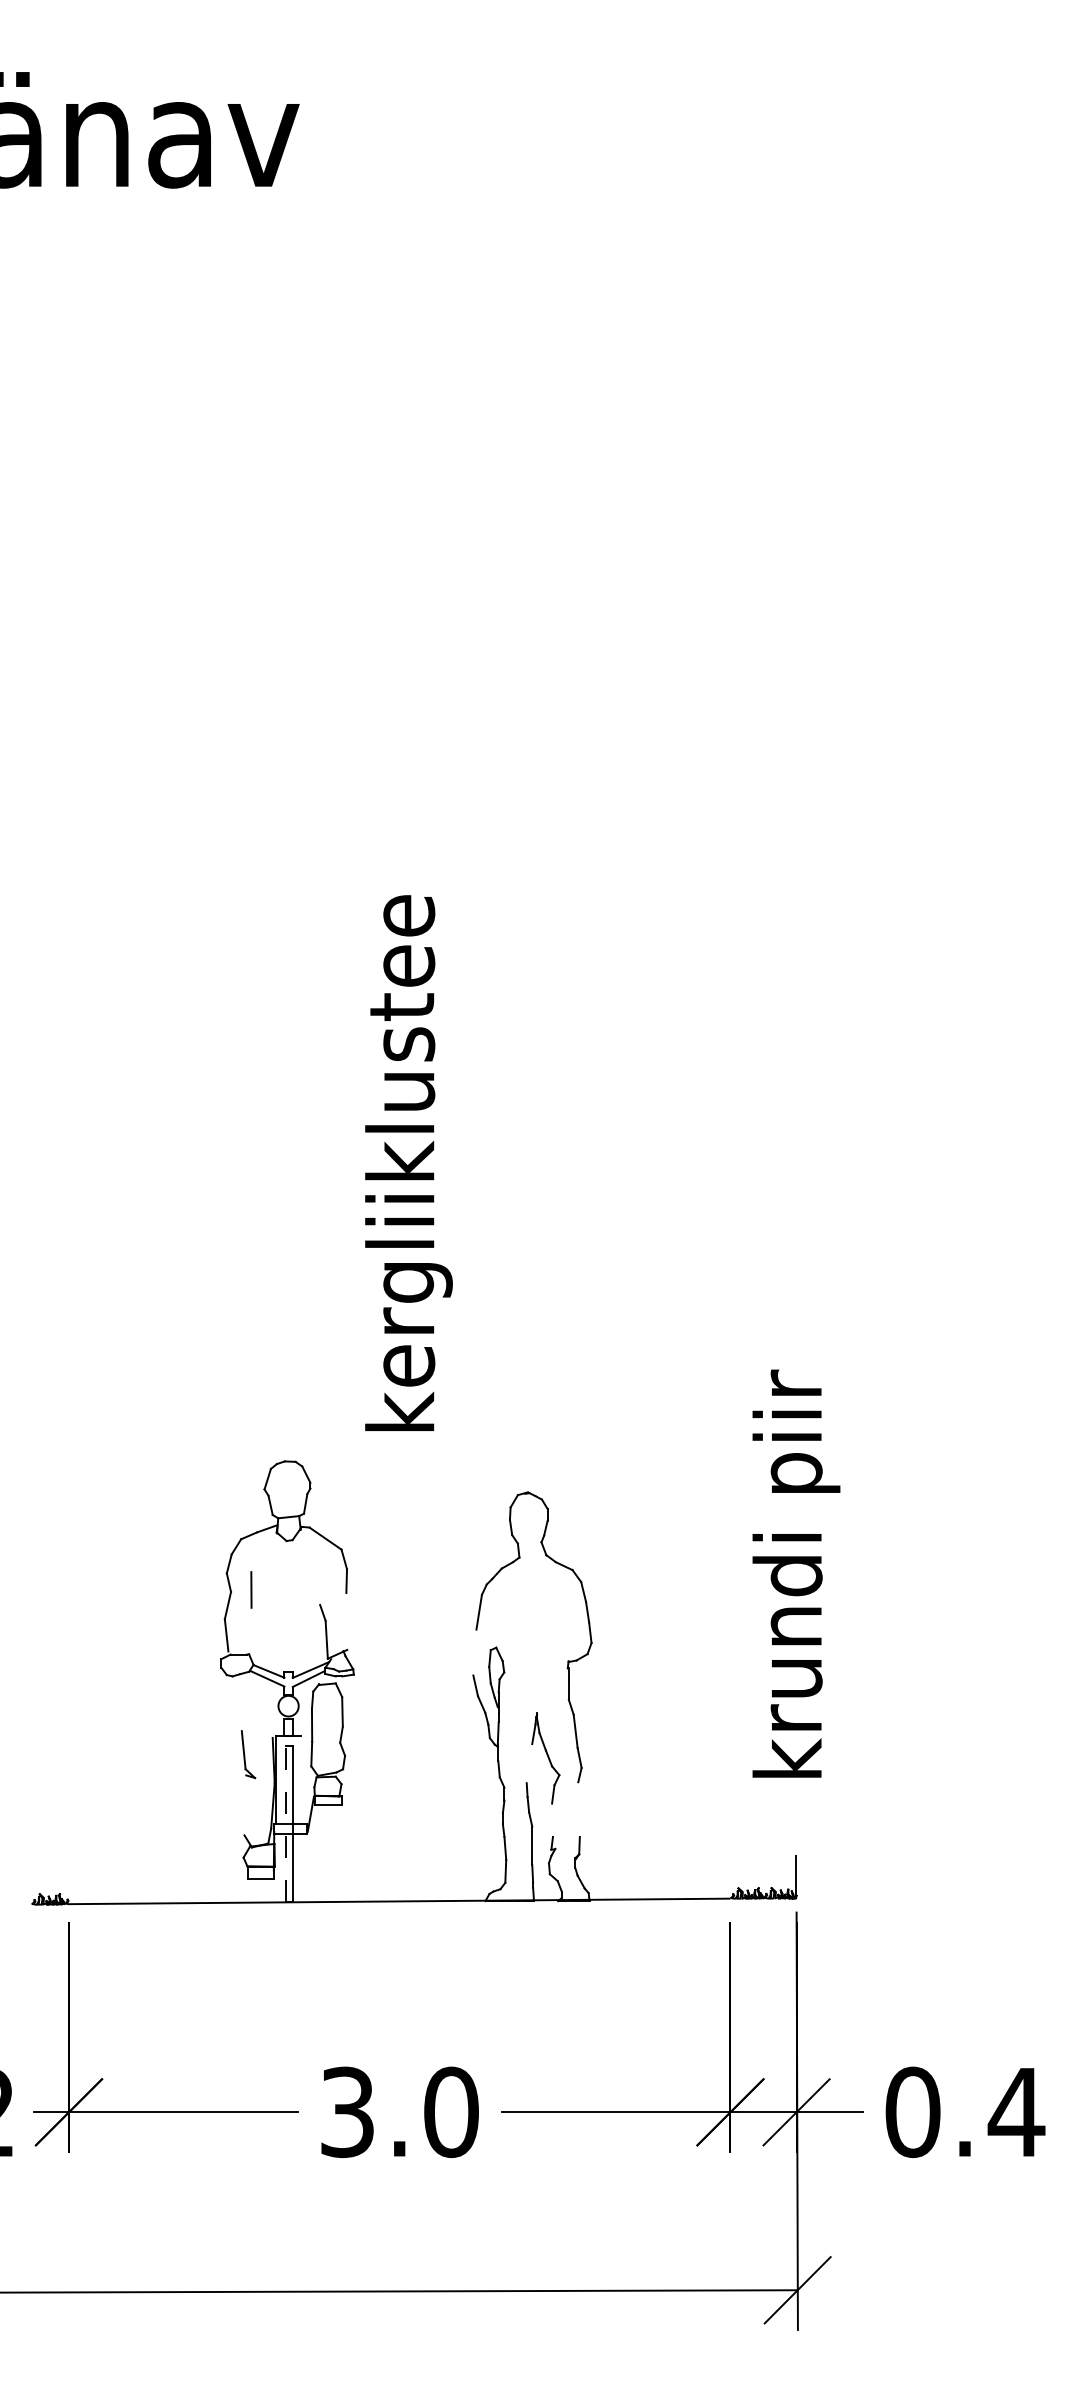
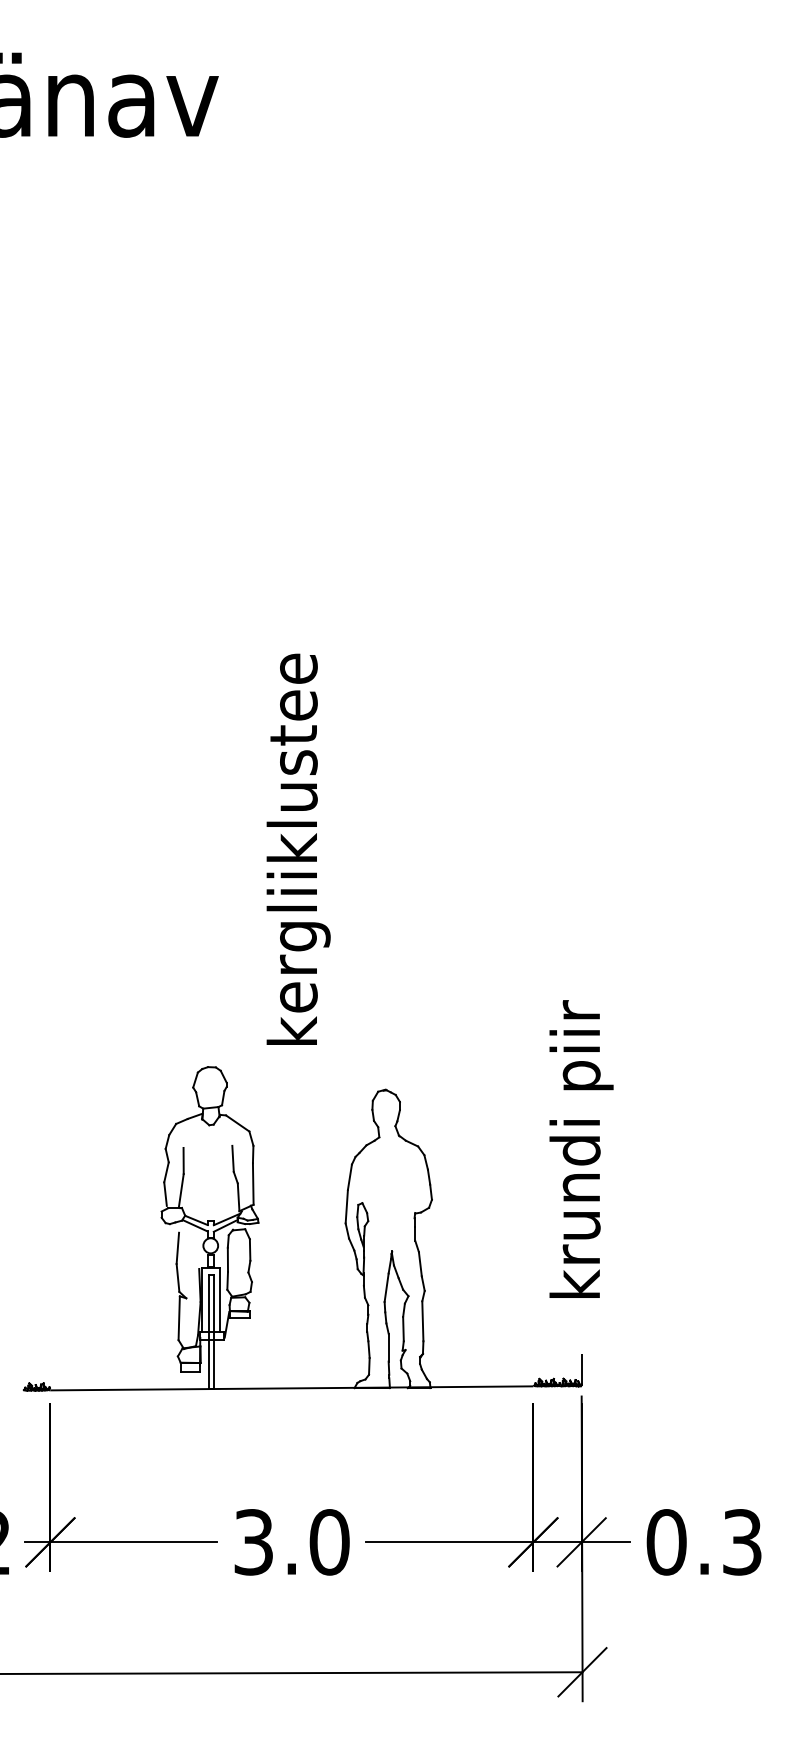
line: (319, 1586) -> (233, 1158), added
line: (346, 1621) -> (253, 1184), added
line: (247, 1630) -> (180, 1190), added
line: (474, 1652) -> (346, 1206), added
line: (243, 1709) -> (177, 1248), added
line: (529, 1763) -> (386, 1287), added
line: (300, 1779) -> (219, 1299), added
line: (245, 1805) -> (179, 1318), added
line: (578, 1809) -> (422, 1321), added
line: (552, 1819) -> (403, 1328), added
line: (285, 1823) -> (208, 1331), dashed -> solid
text: (1016, 2112) -> (742, 1542), 0.4 -> 0.3

